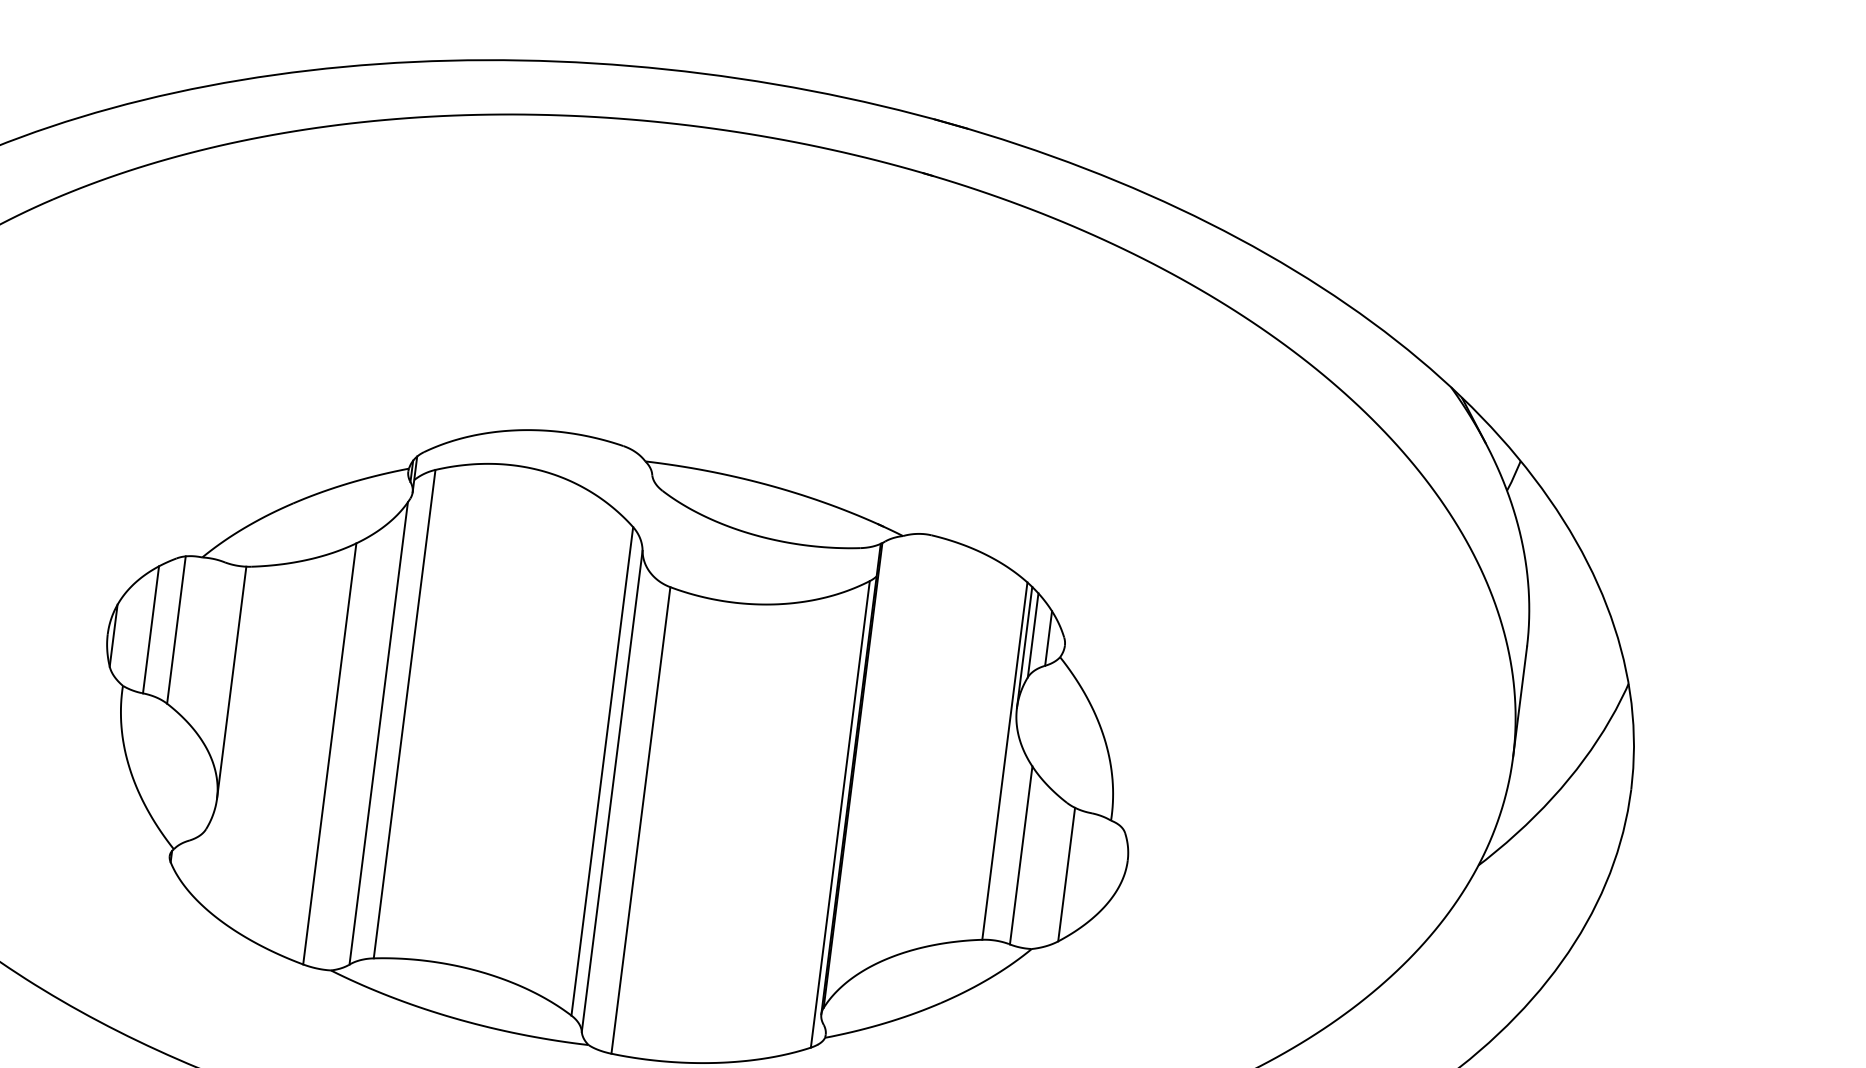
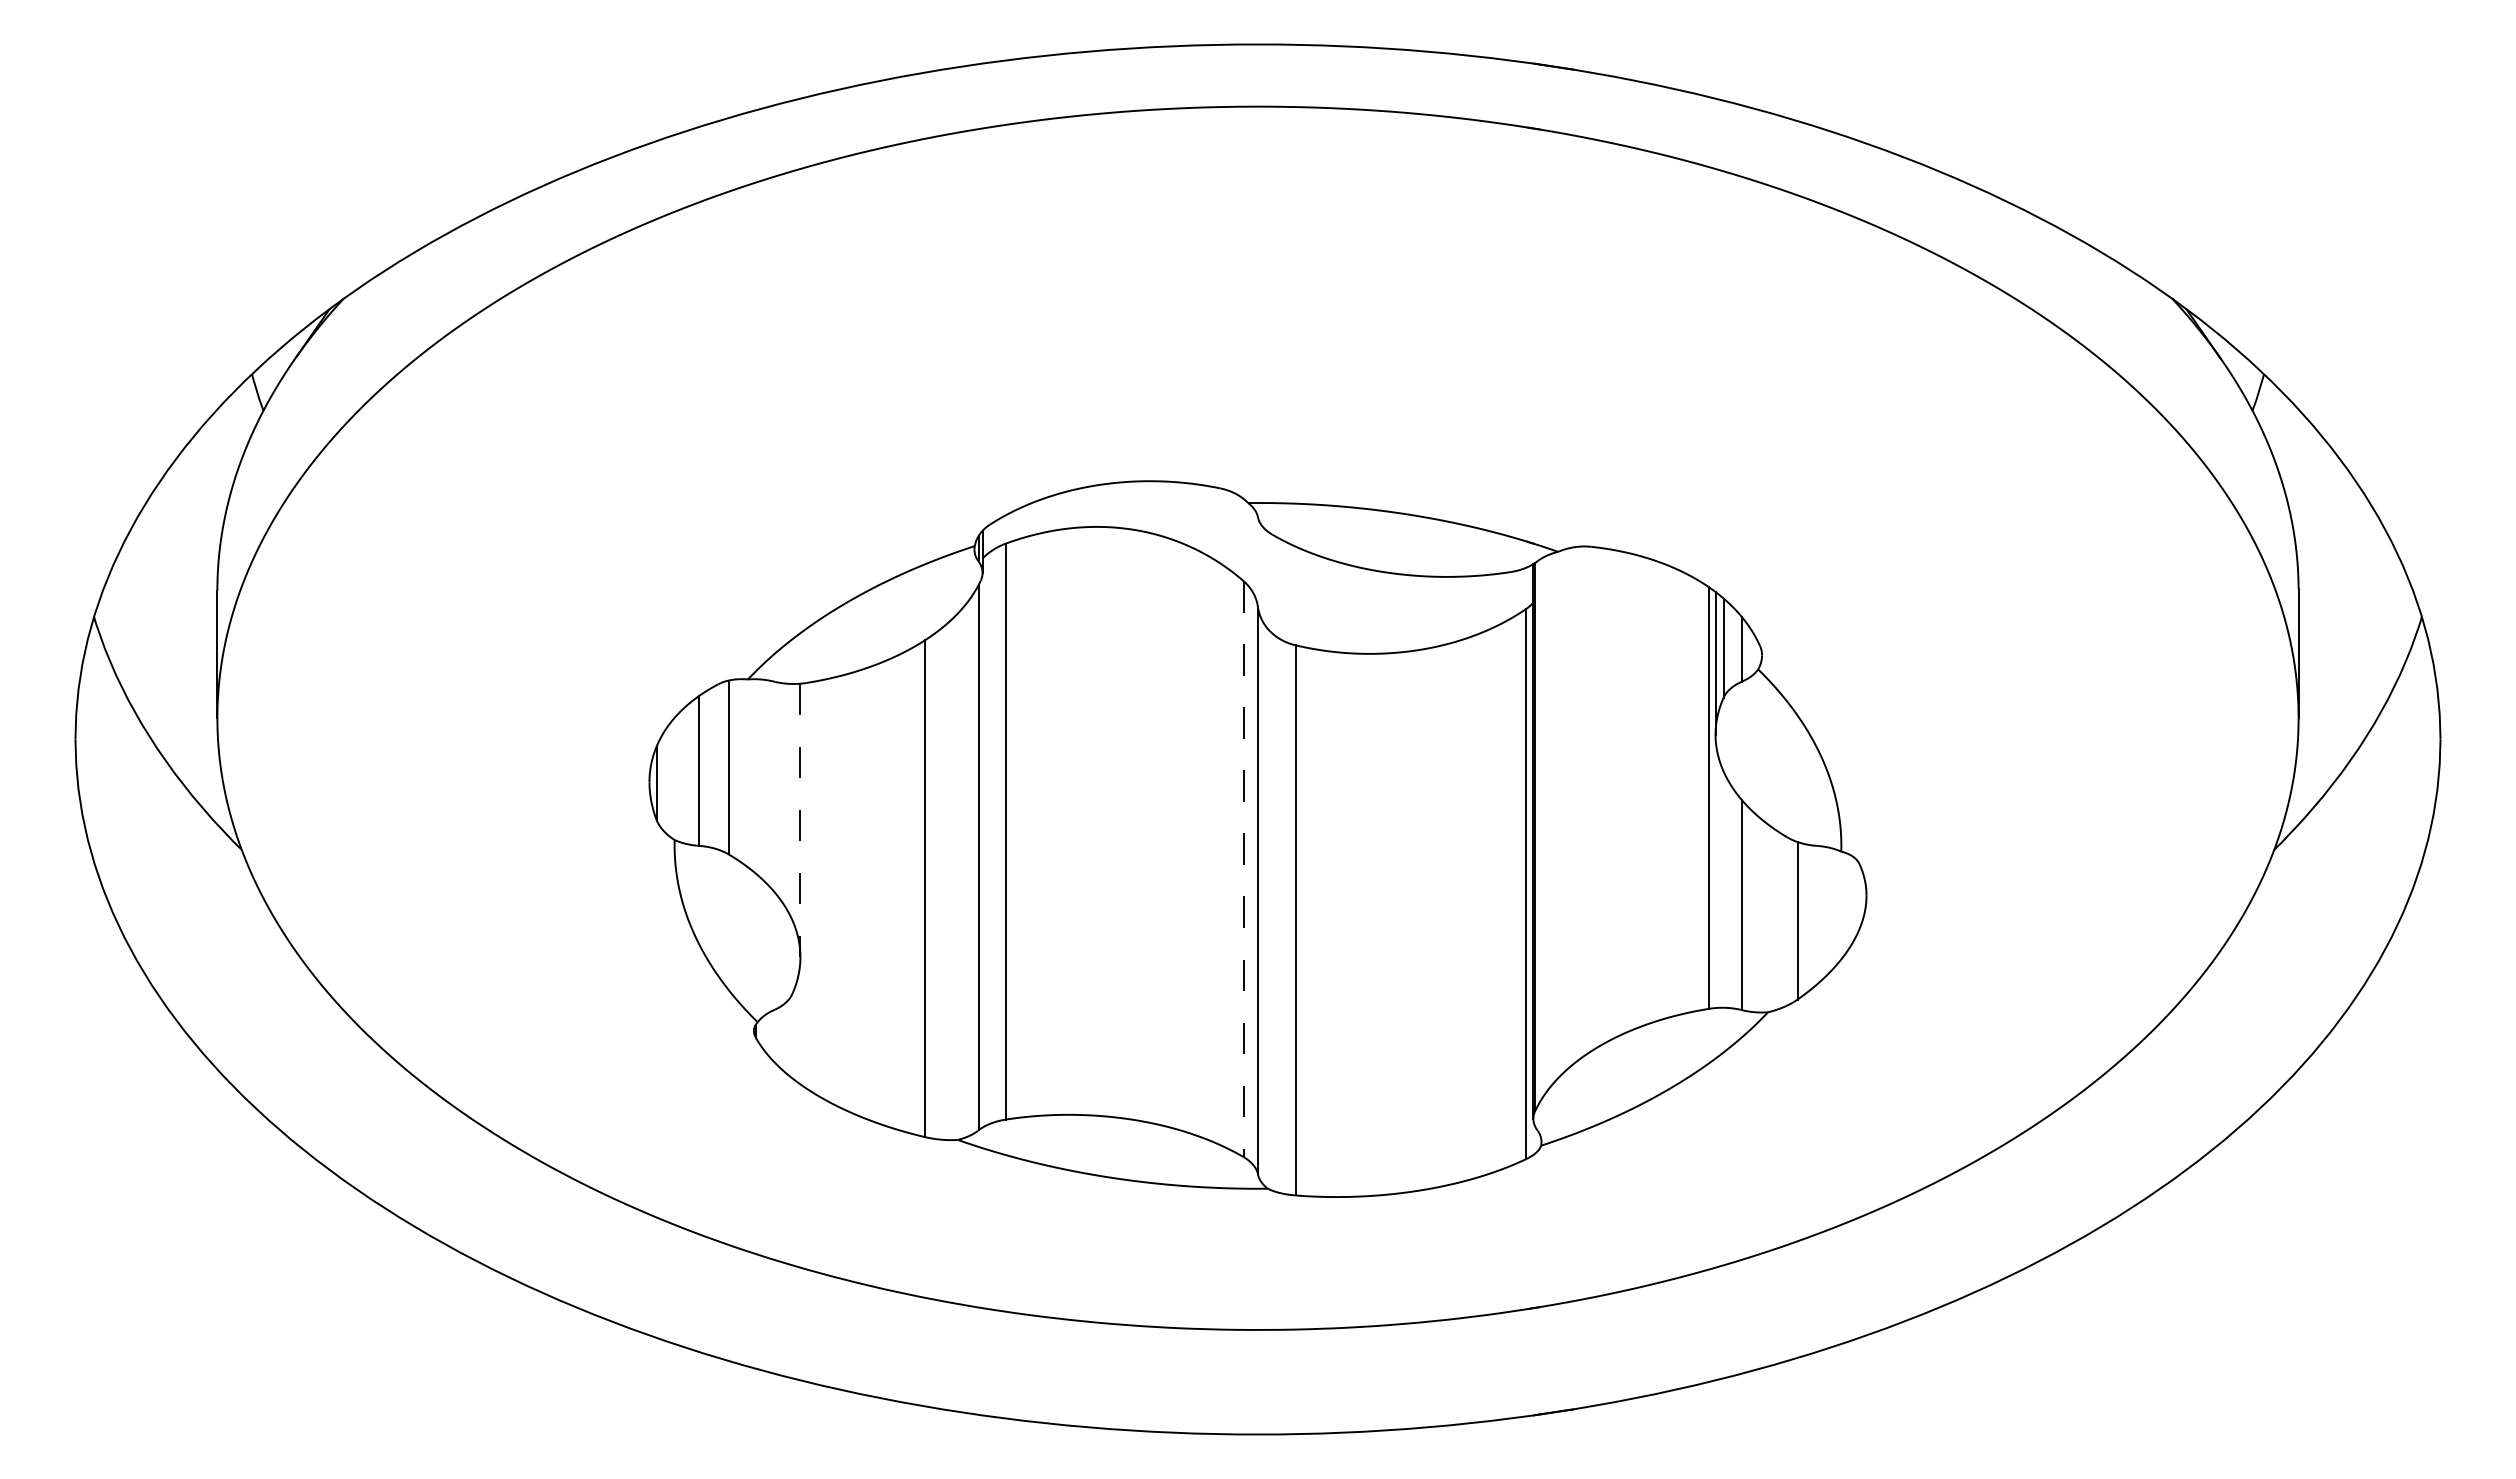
line: (231, 682) -> (800, 820), solid -> dashed
line: (602, 771) -> (1243, 869), solid -> dashed

